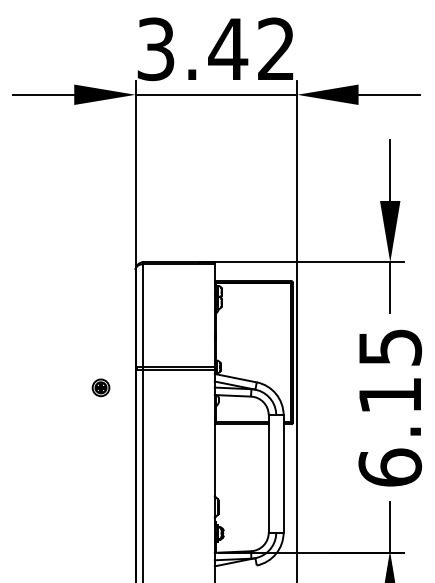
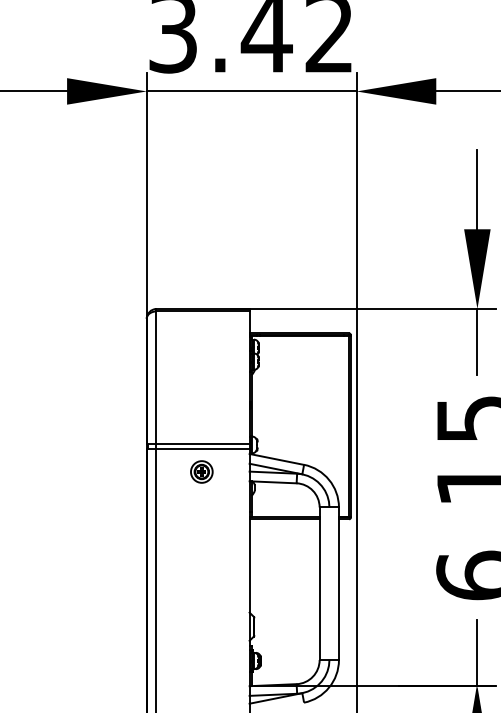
part: (100, 387) -> (201, 471), moved

